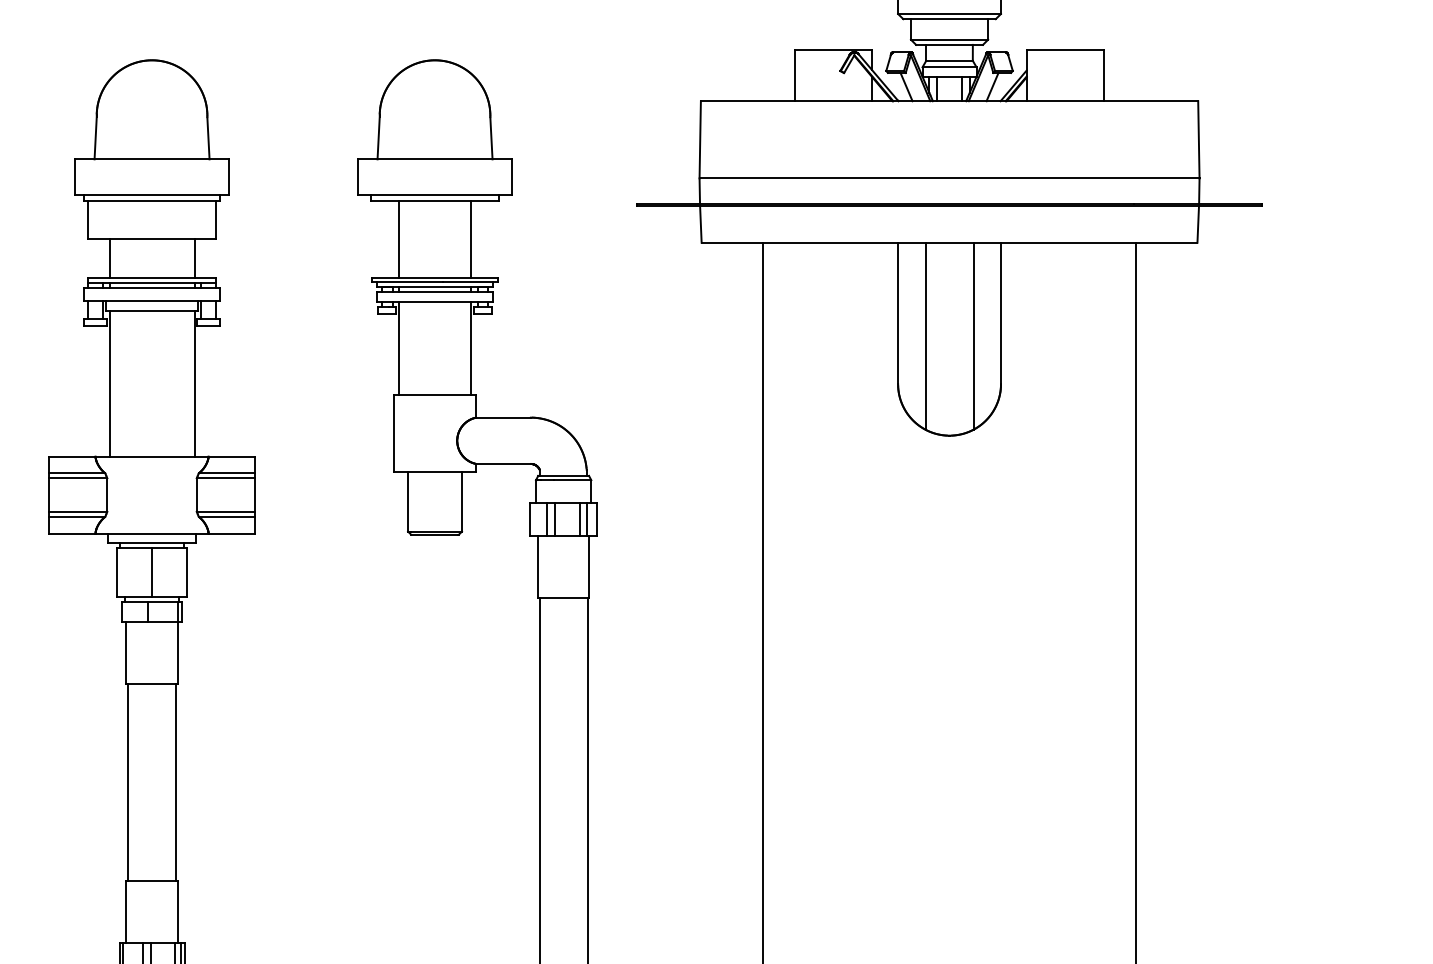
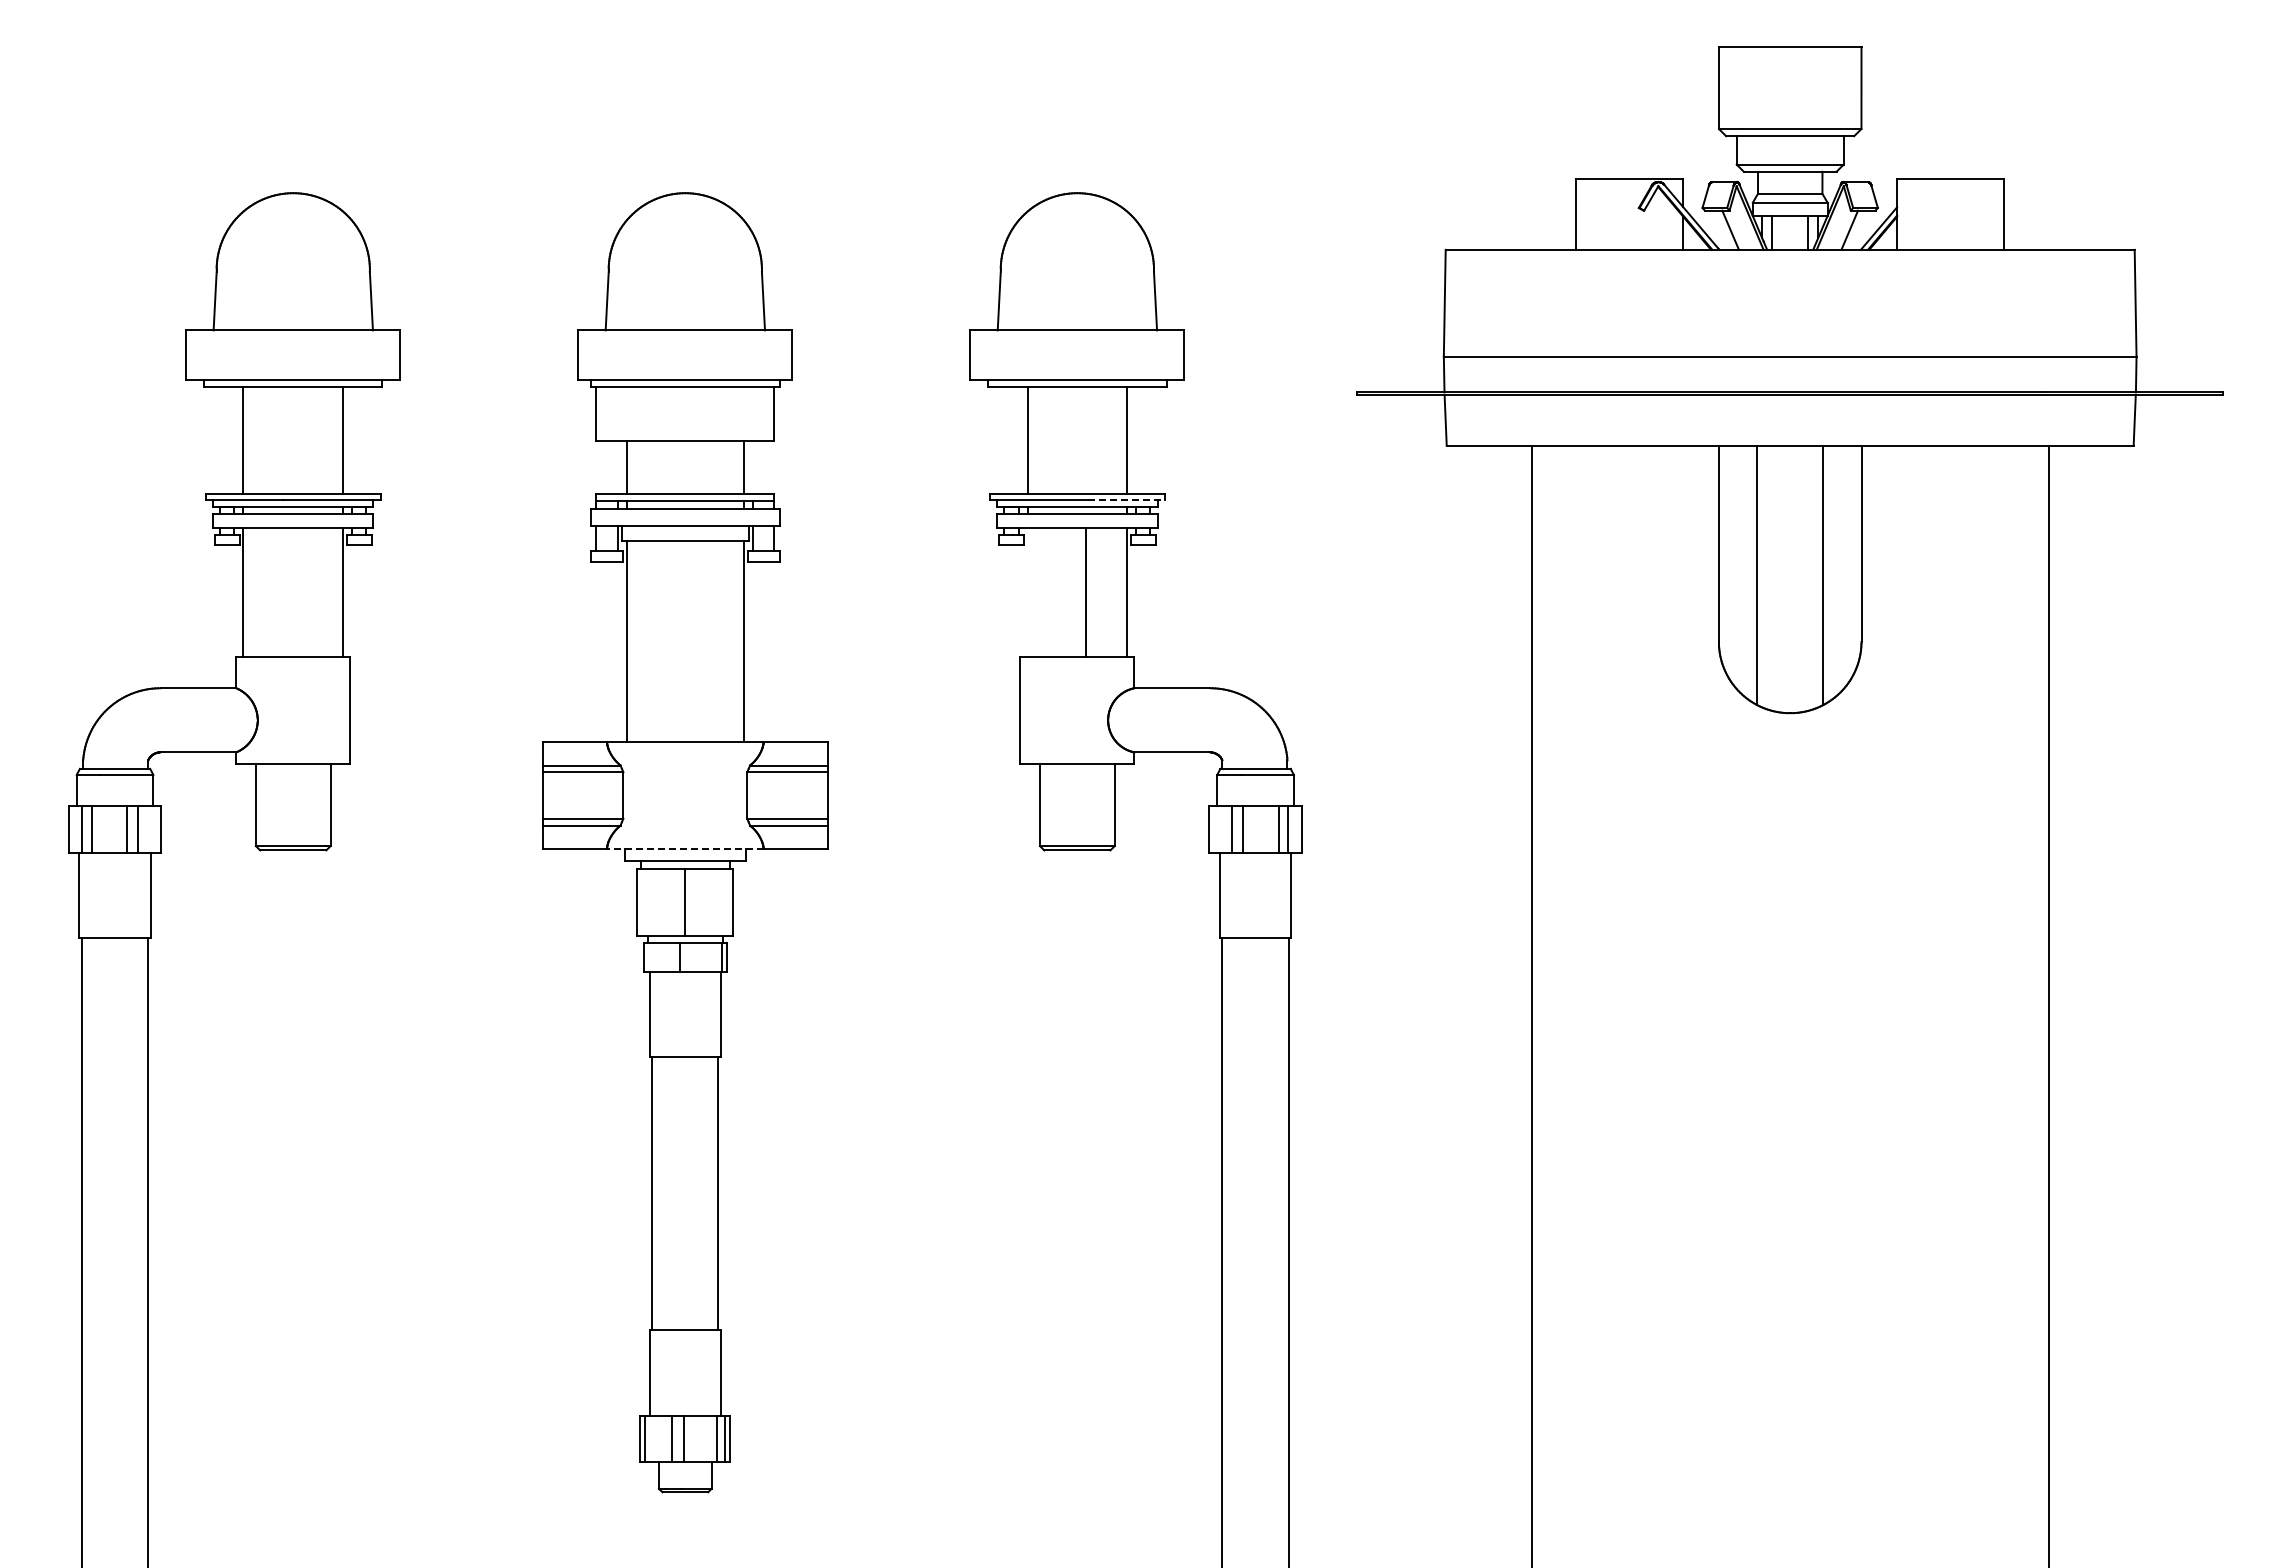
line: (470, 281) -> (1126, 499), solid -> dashed
line: (399, 348) -> (1085, 592), moved
line: (151, 533) -> (684, 848), solid -> dashed

